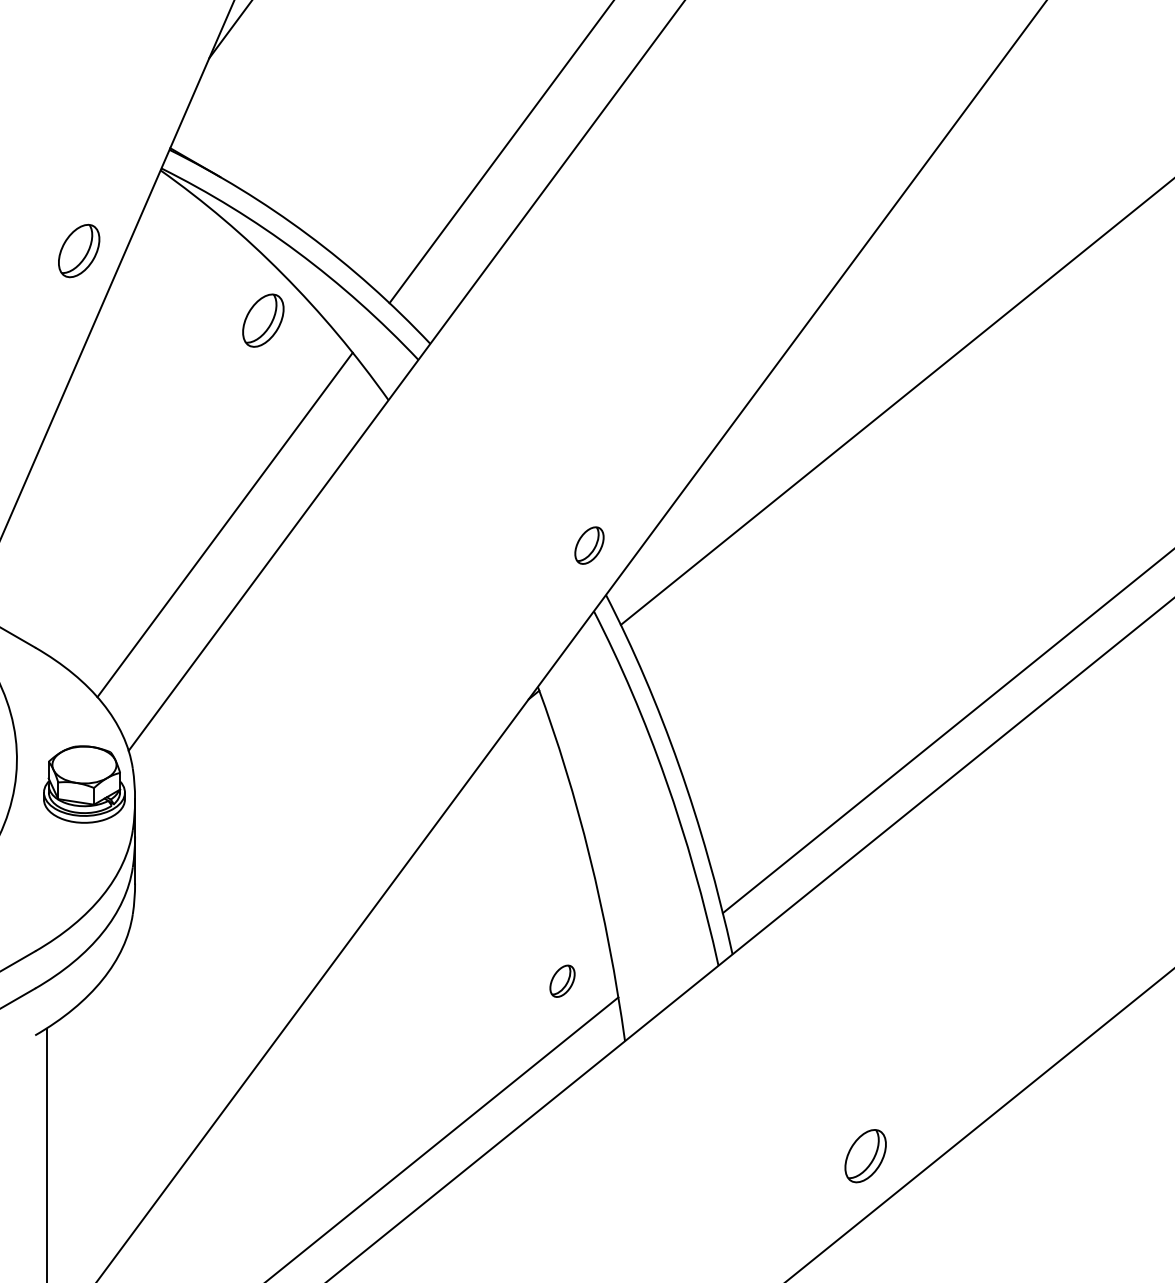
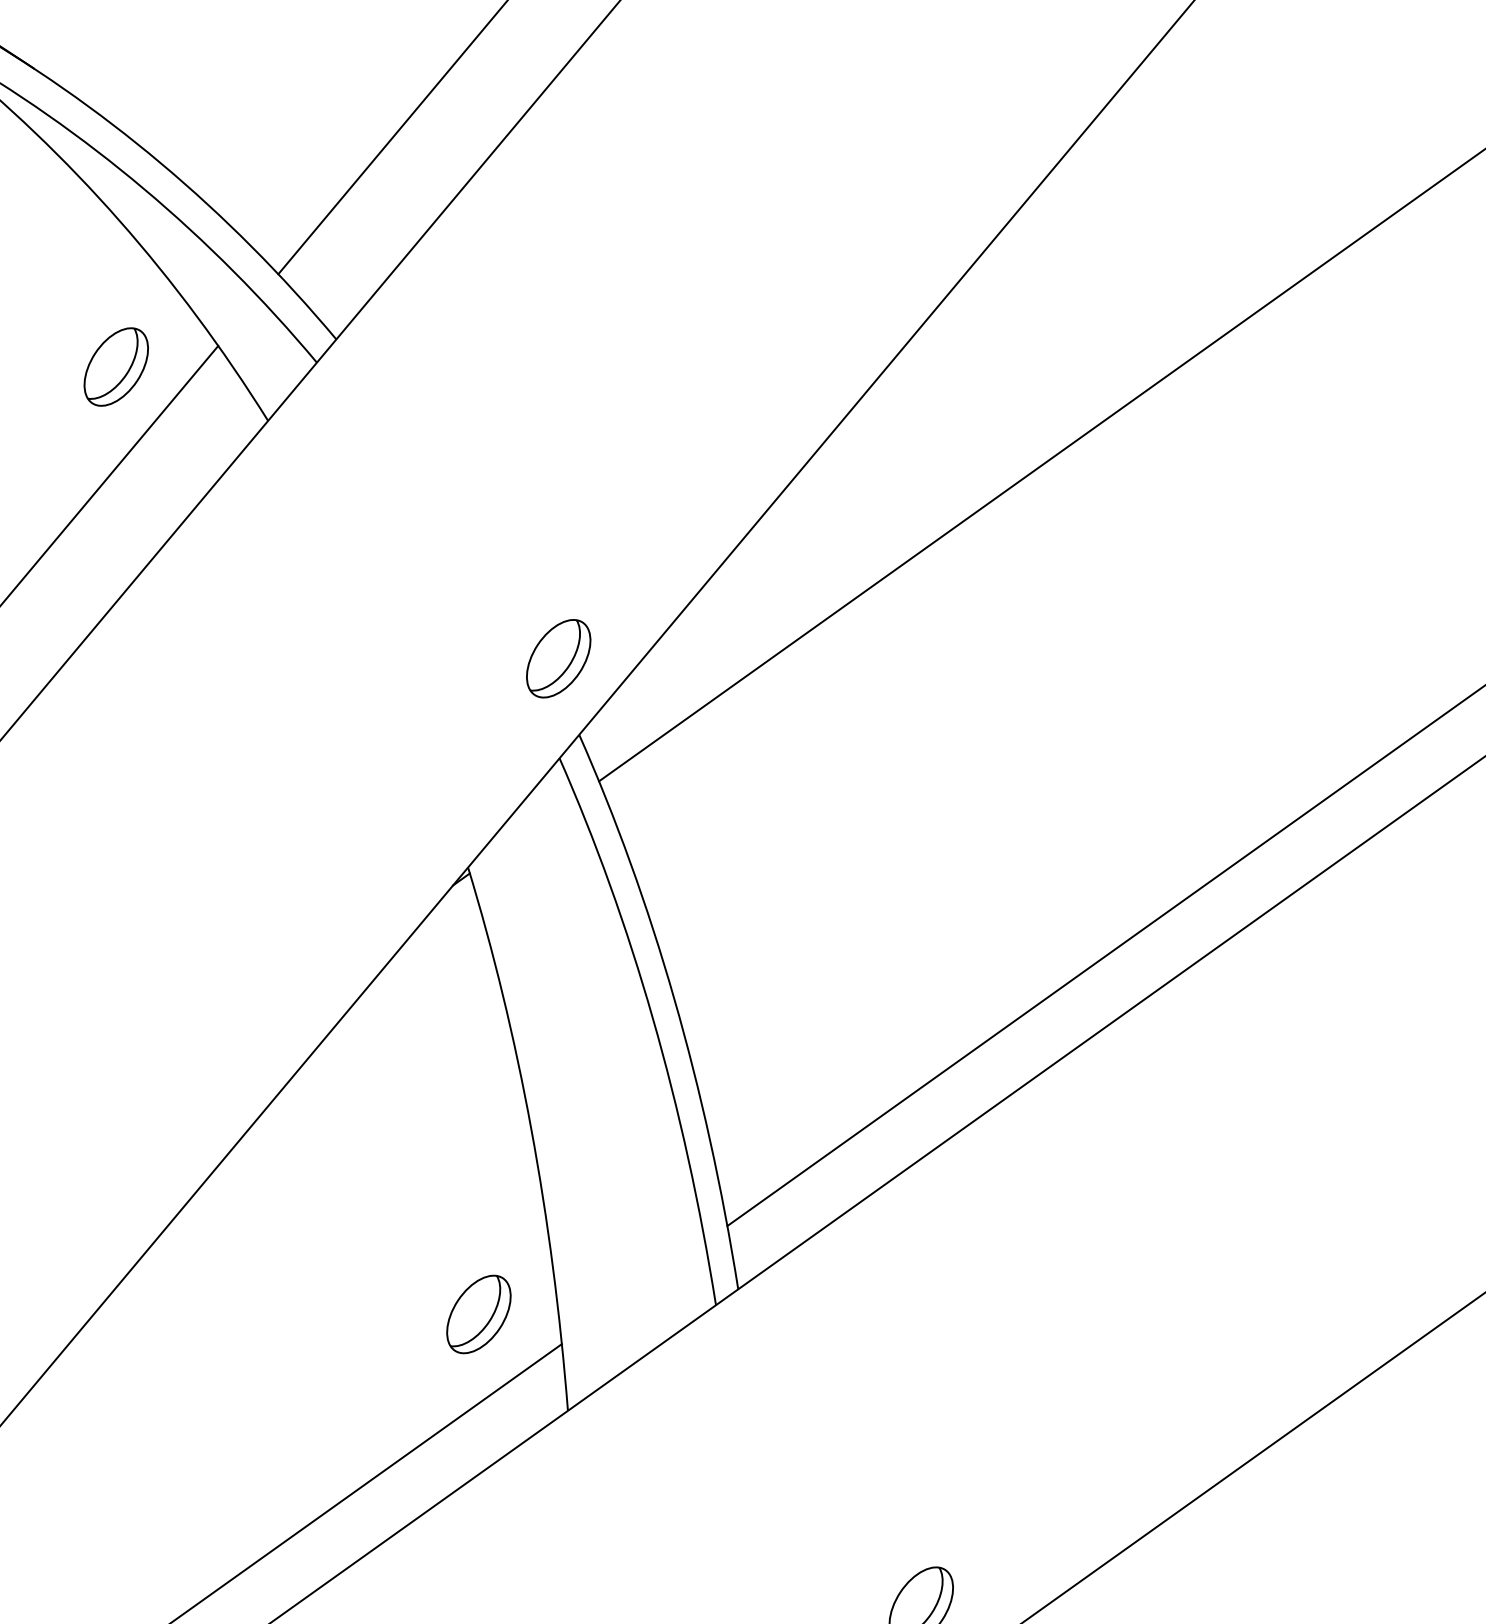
part: (263, 320) -> (116, 366), moved
part: (589, 545) -> (558, 658), size x1.43
part: (562, 981) -> (478, 1314), size x1.67

